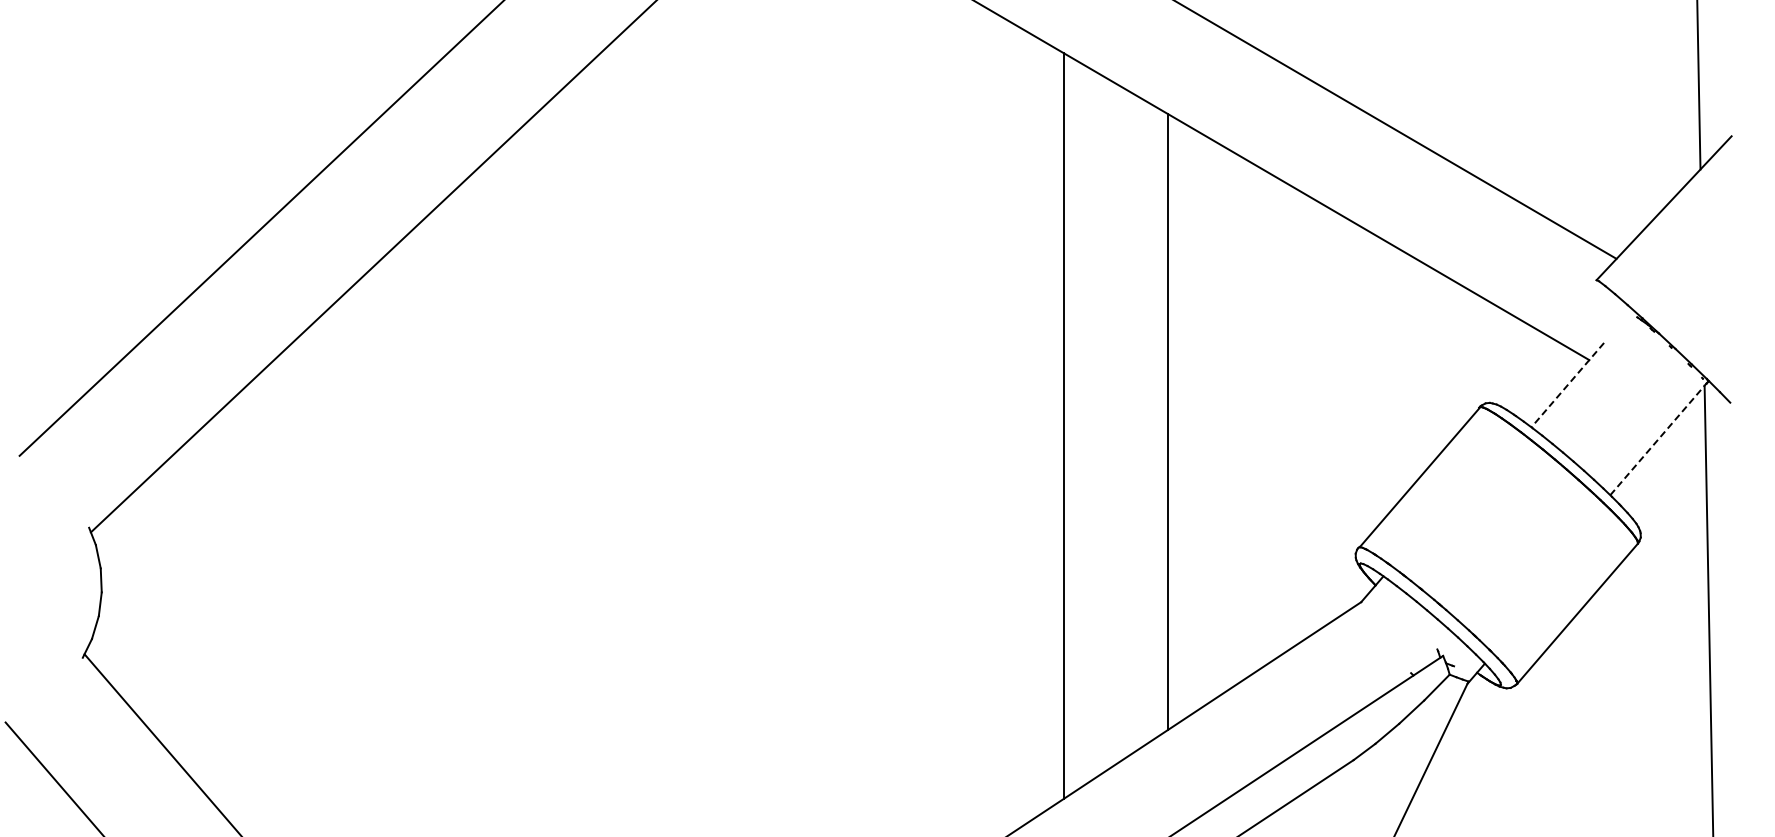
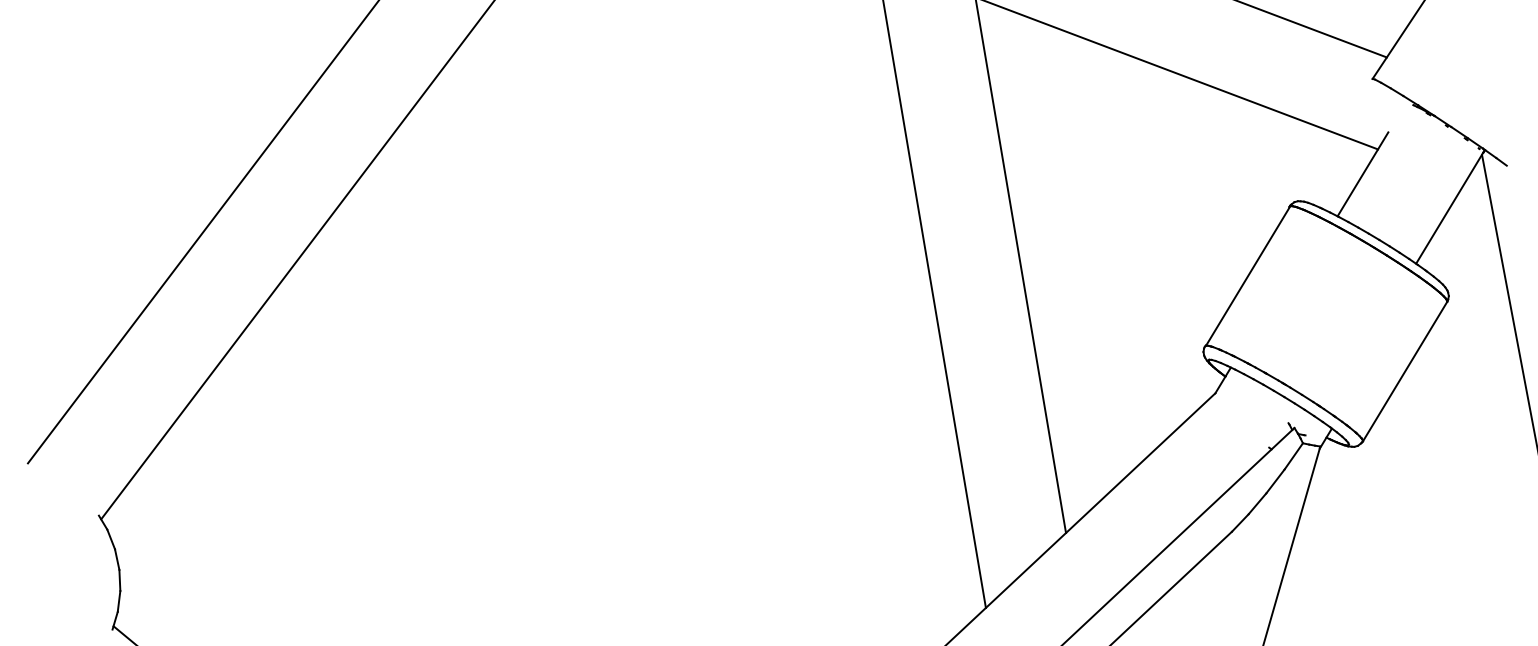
line: (1567, 385) -> (1362, 174), dashed -> solid
line: (1659, 437) -> (1450, 206), dashed -> solid

